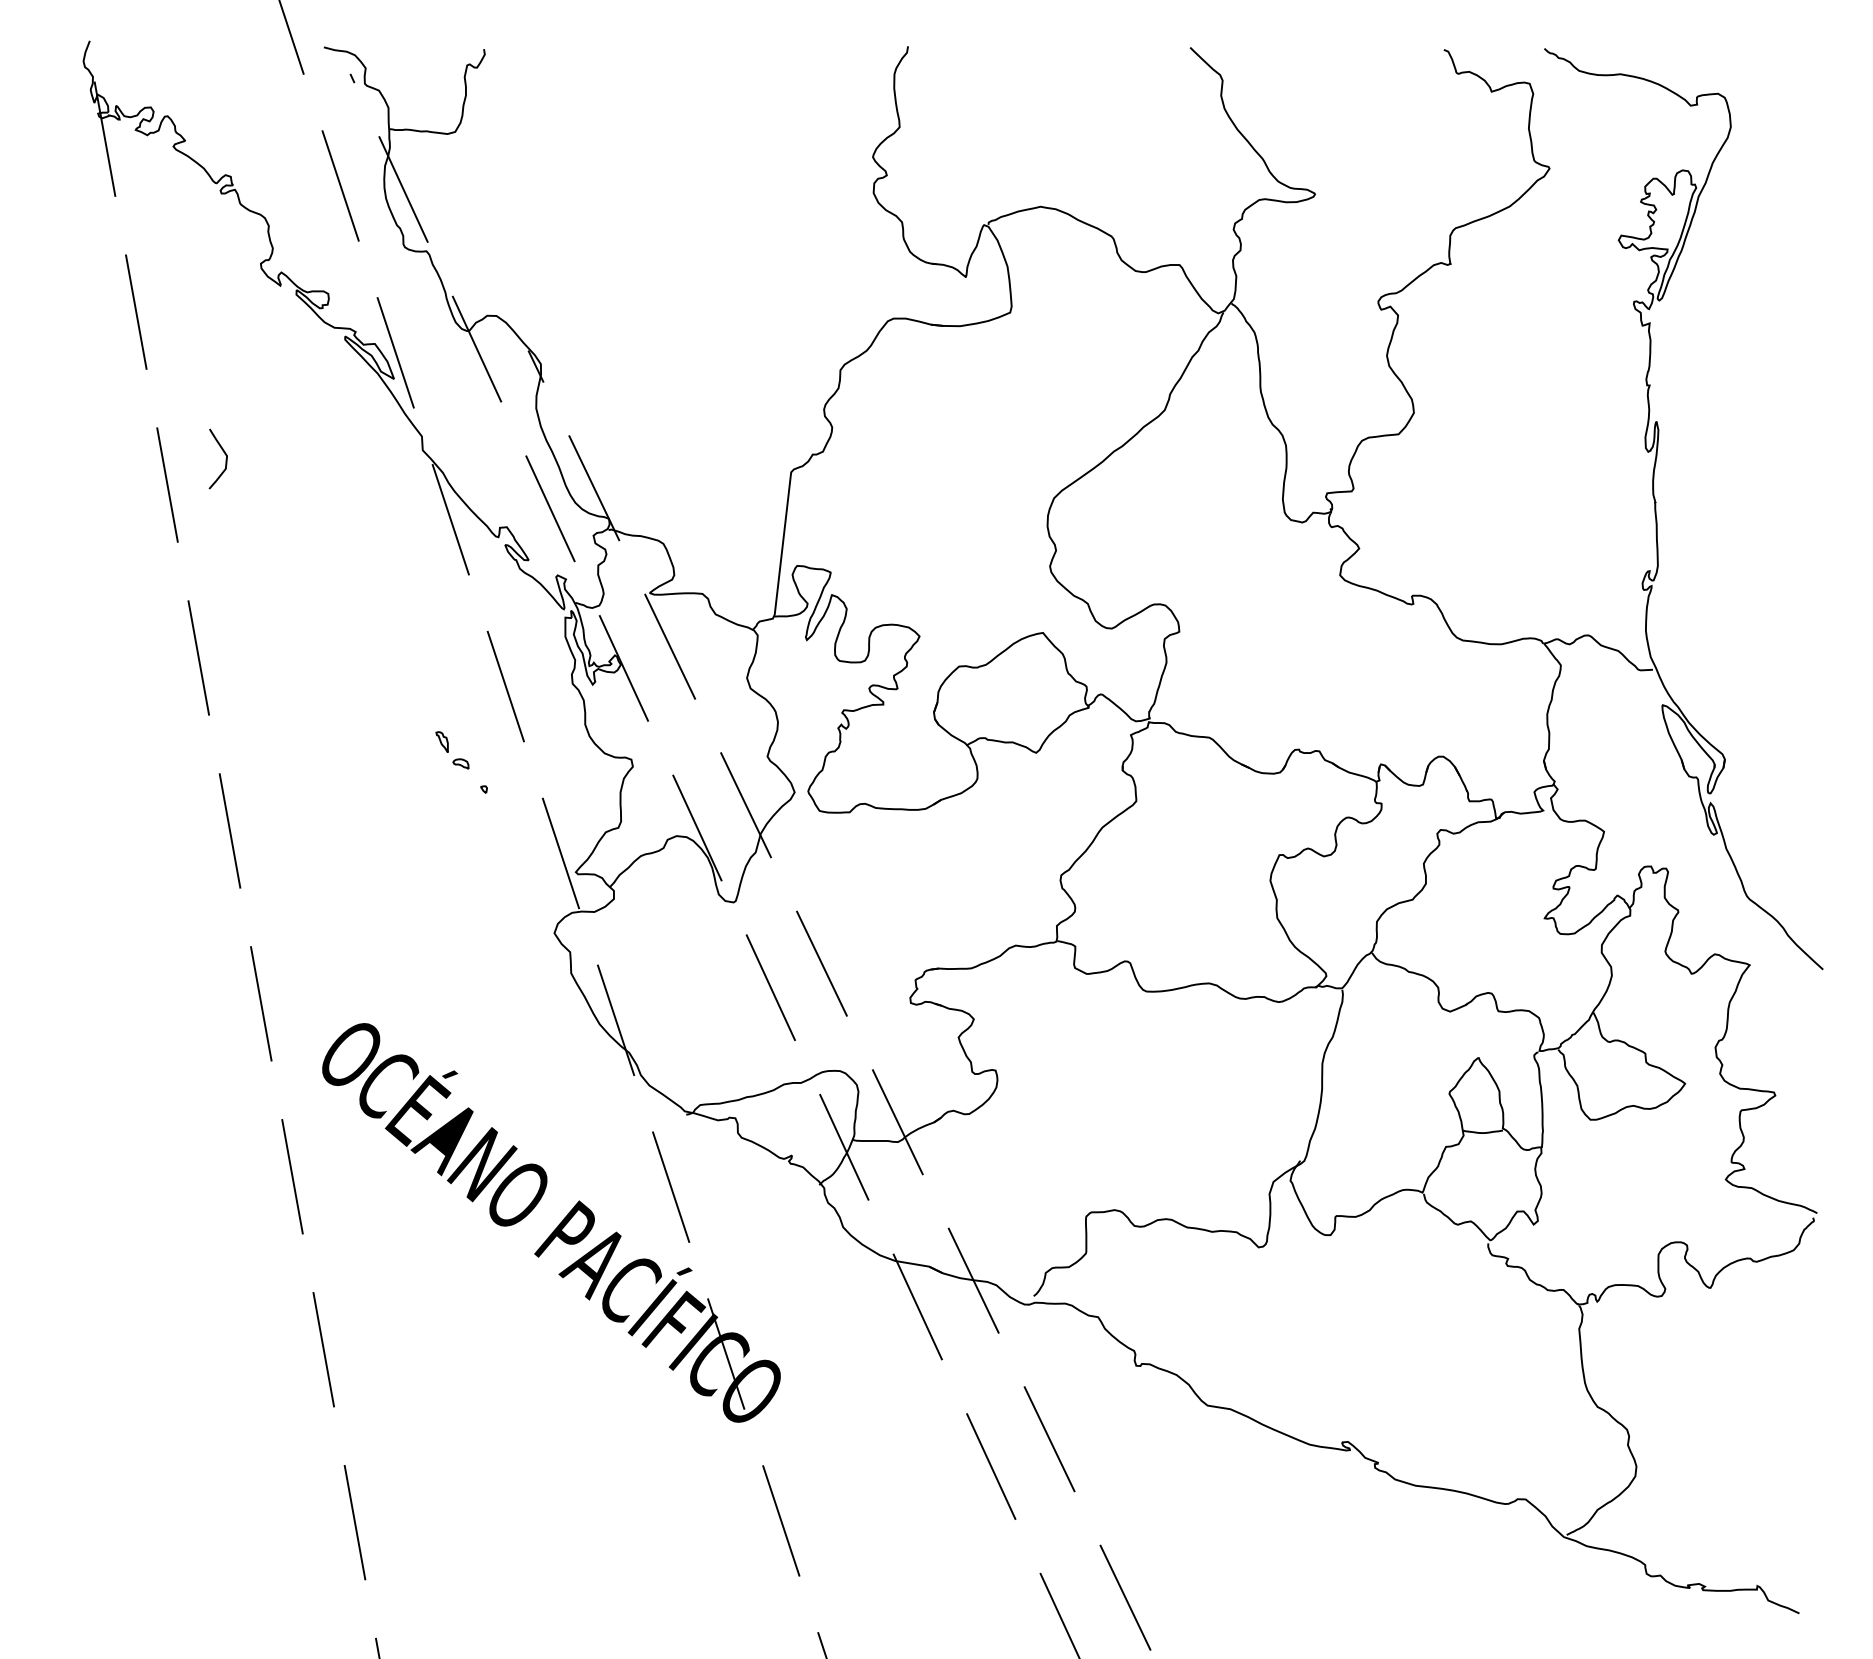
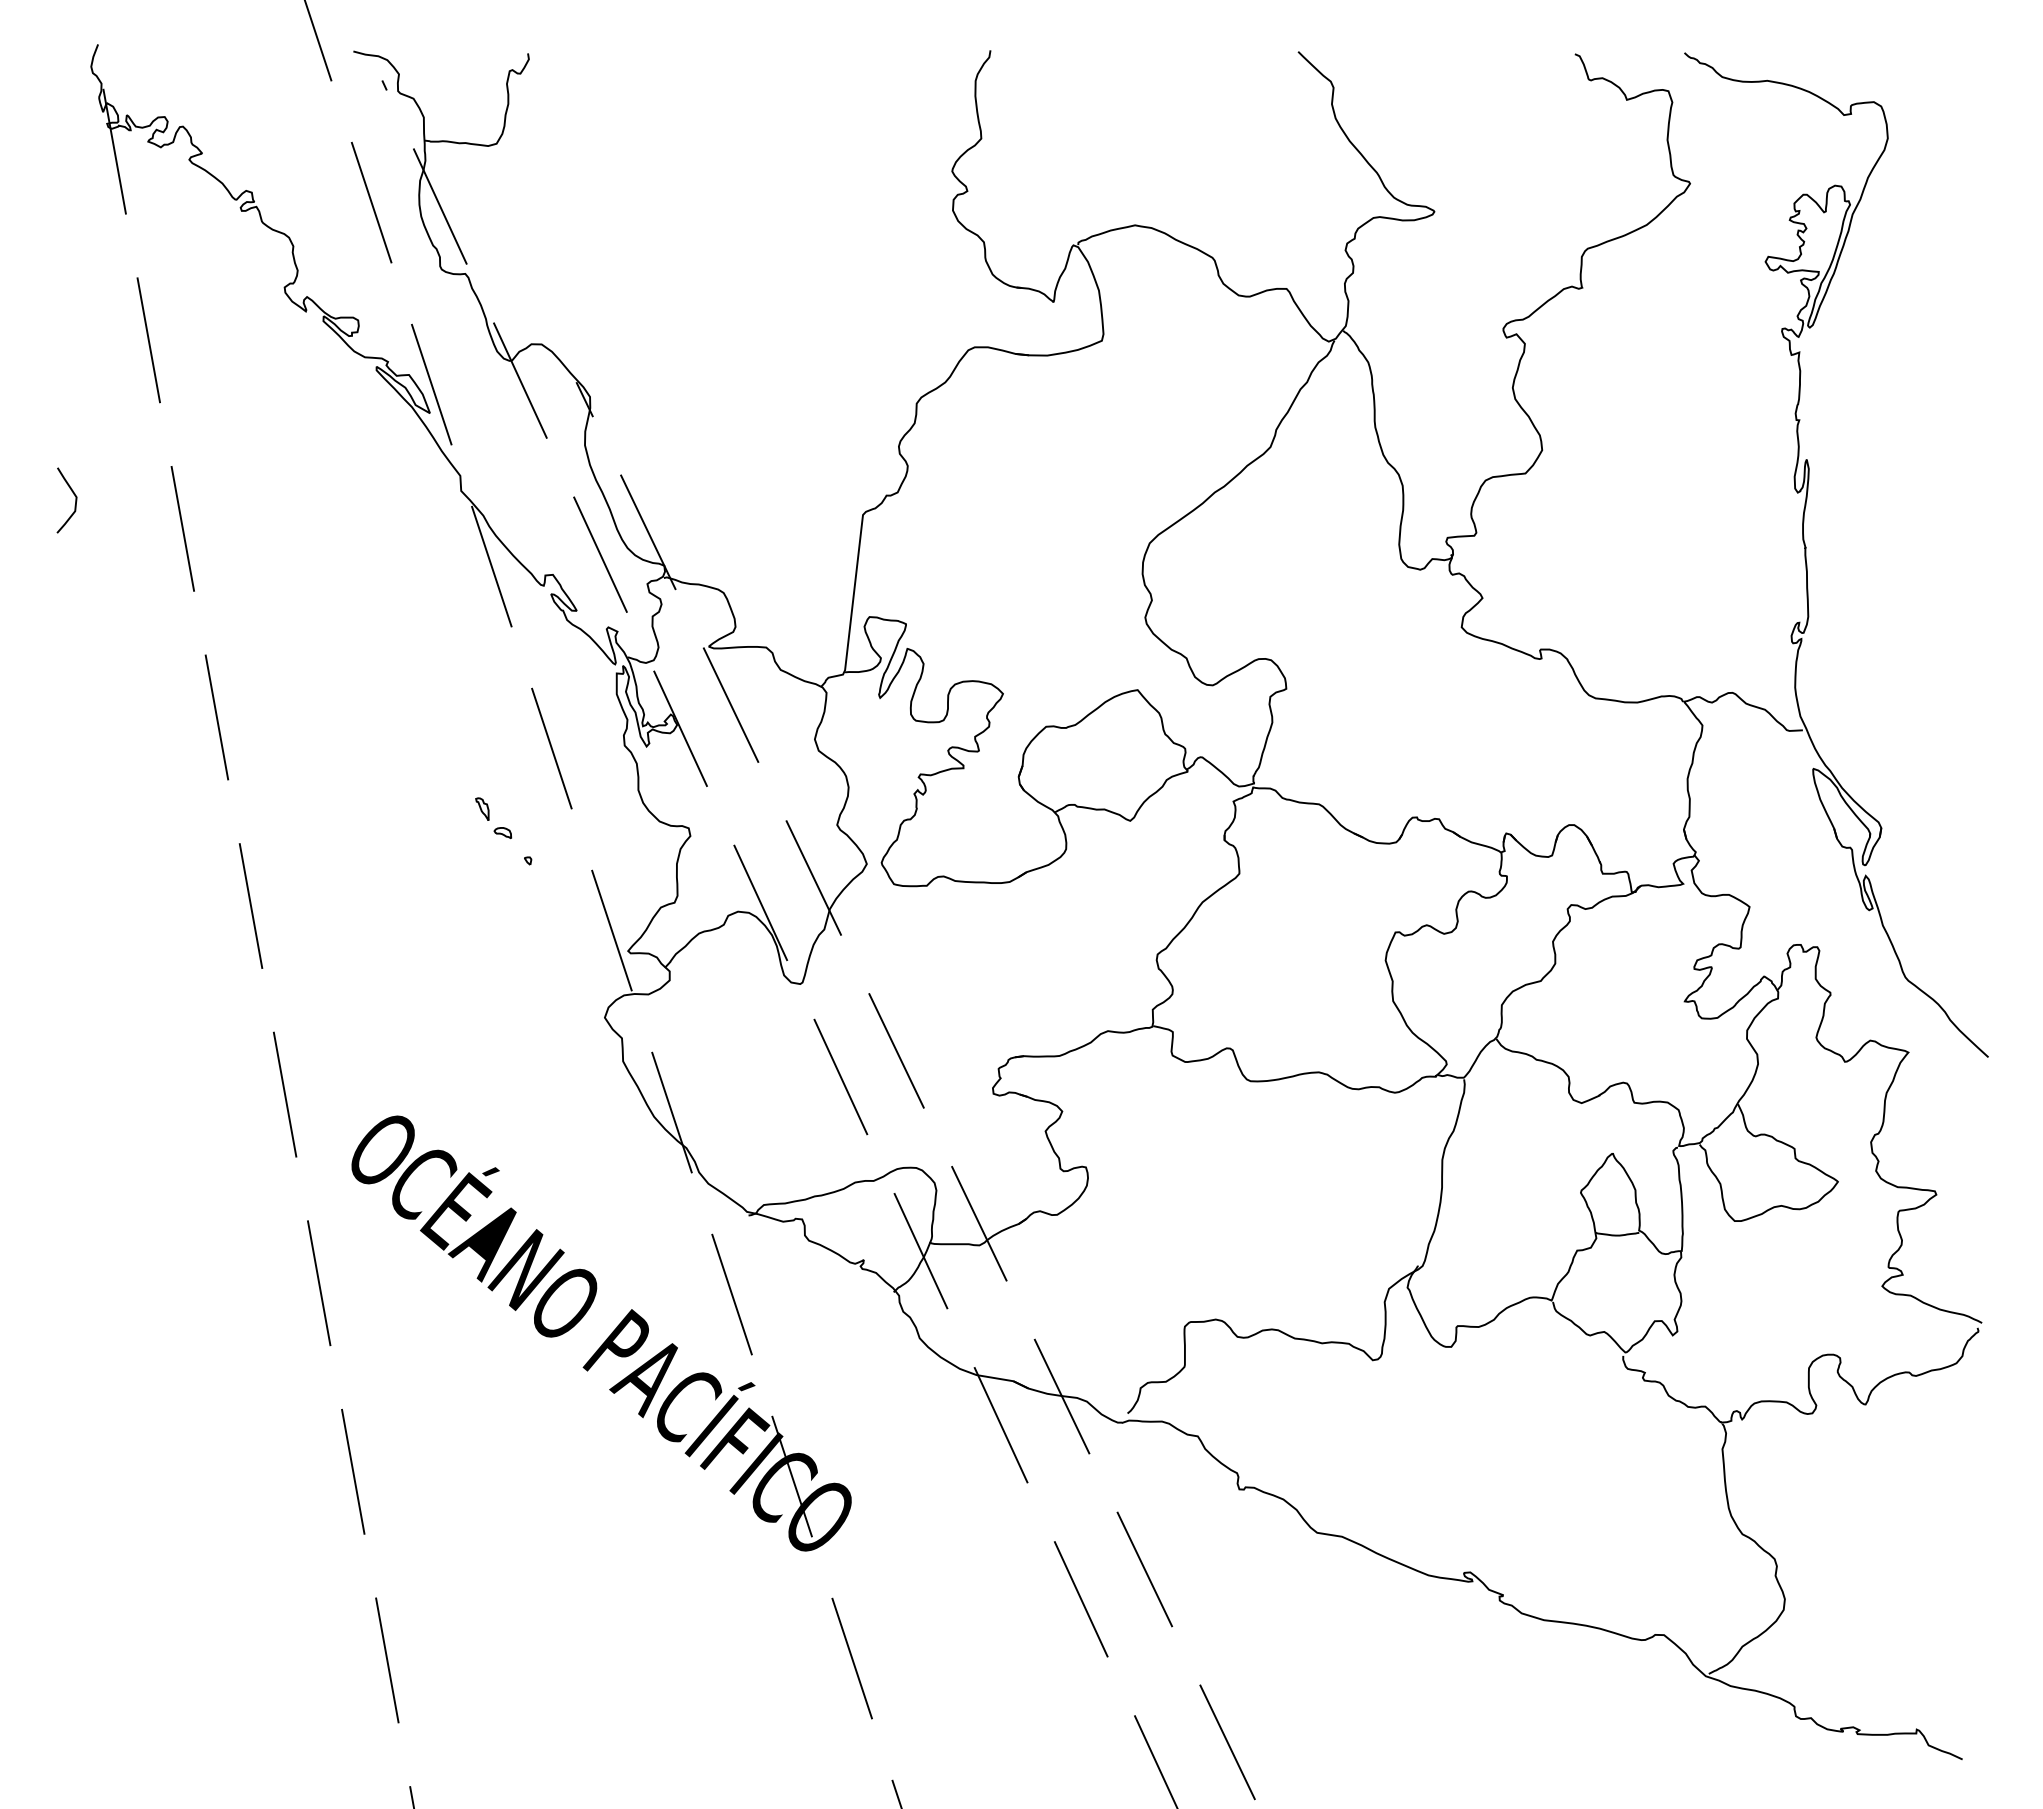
curve: (224, 454) -> (73, 495), moved

